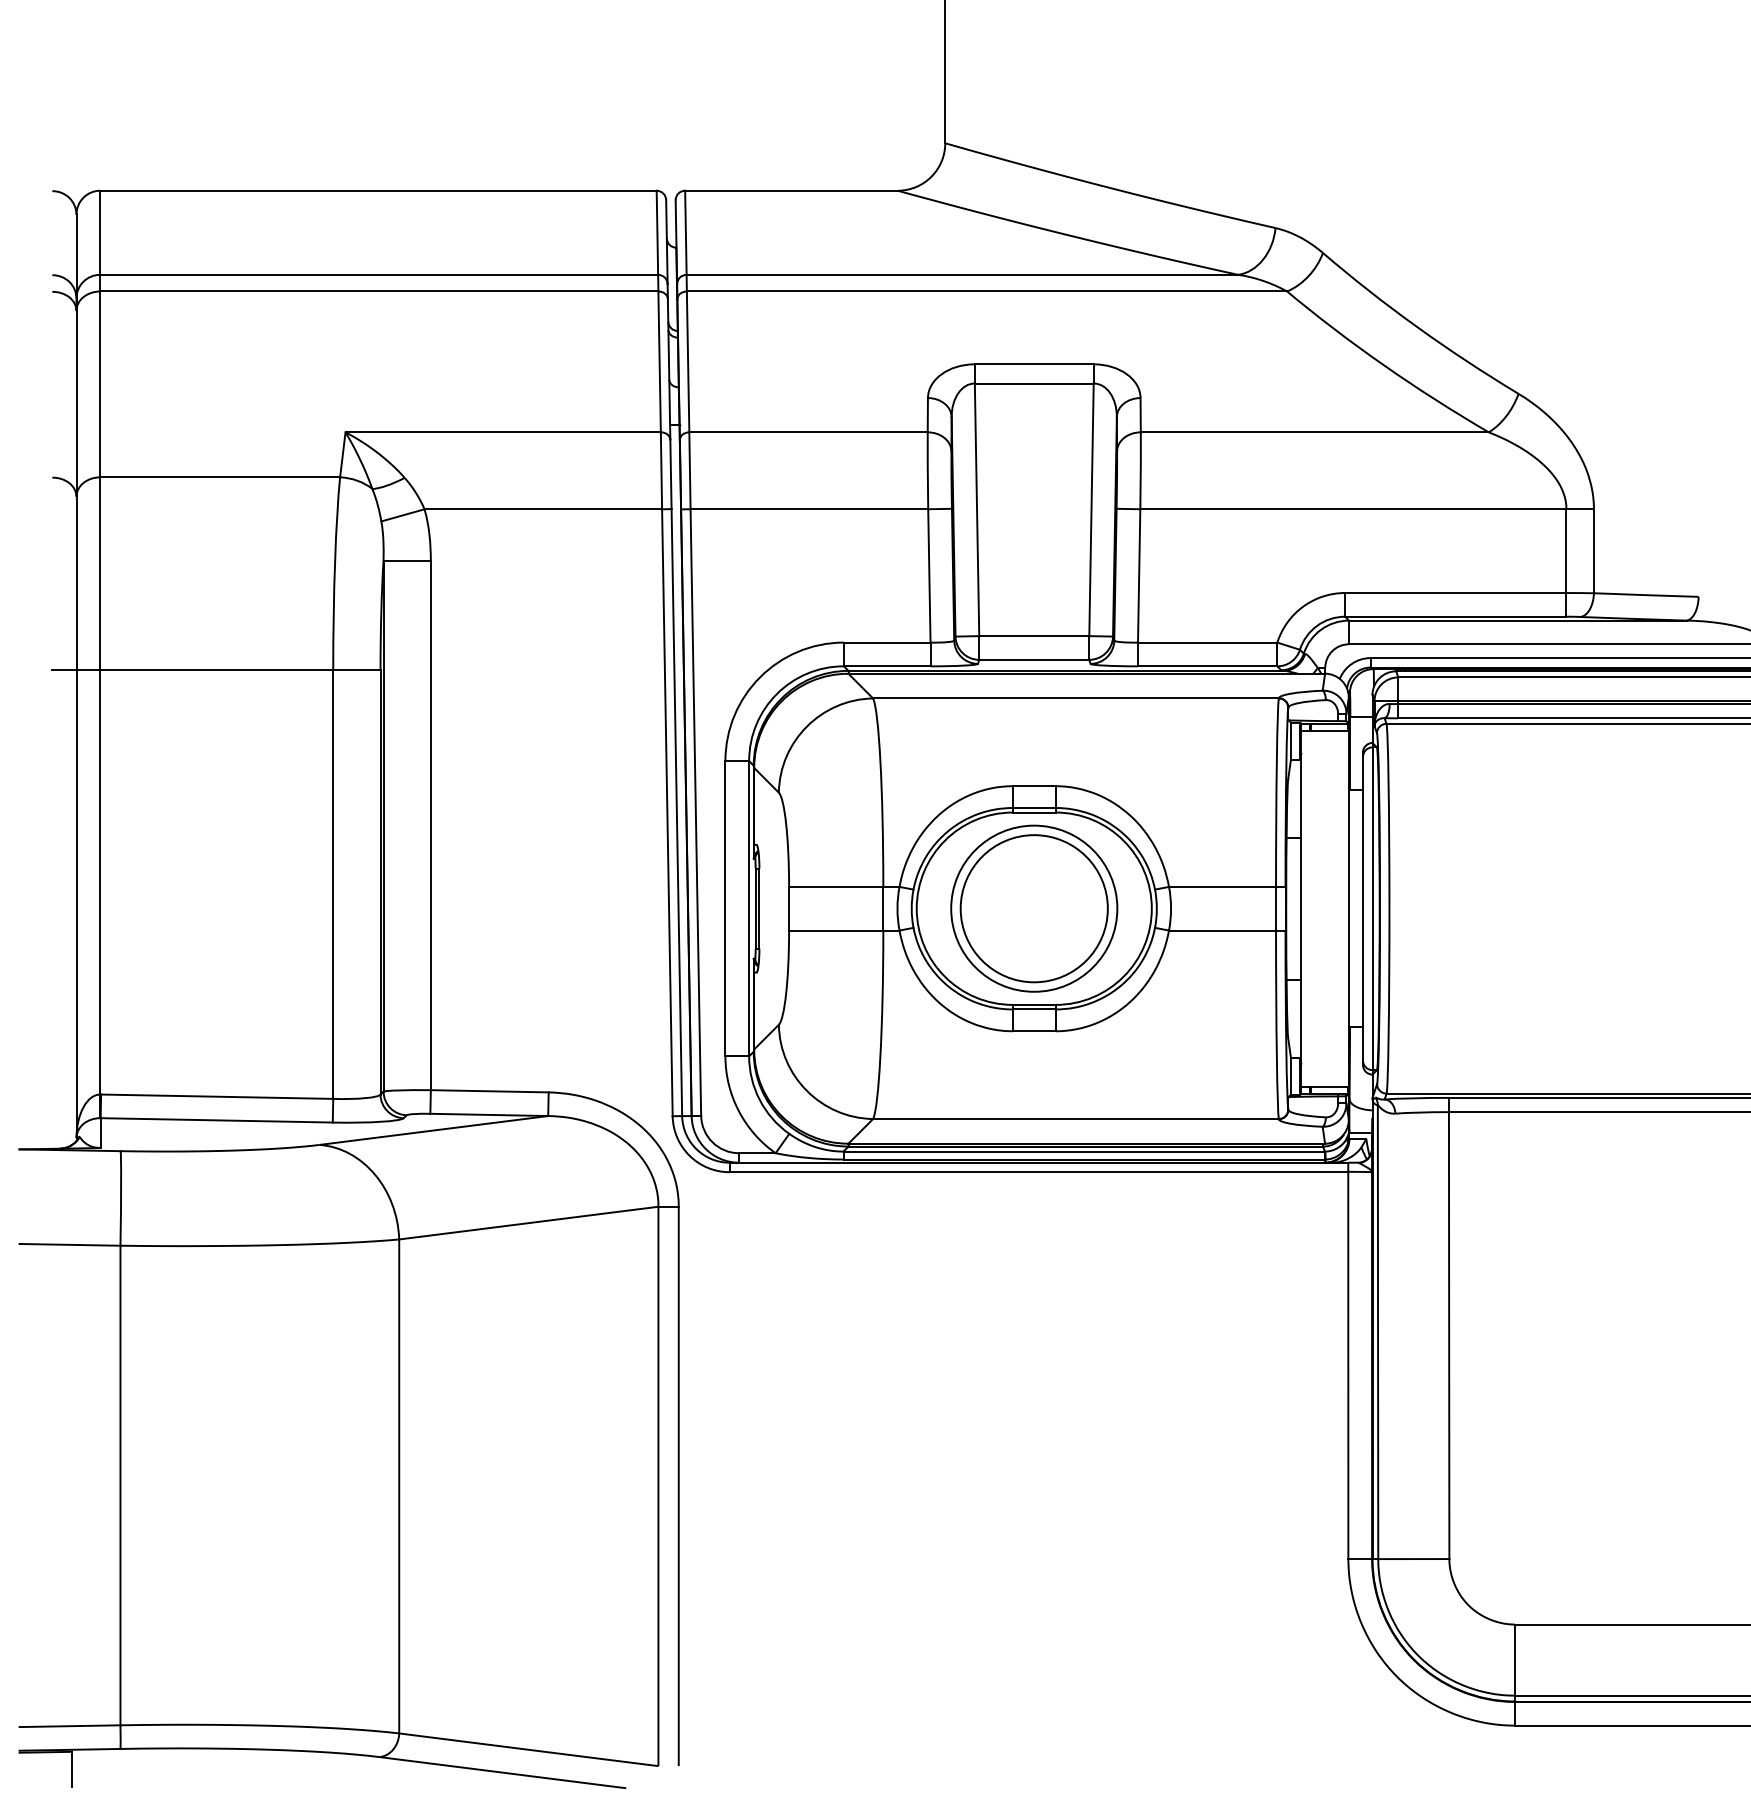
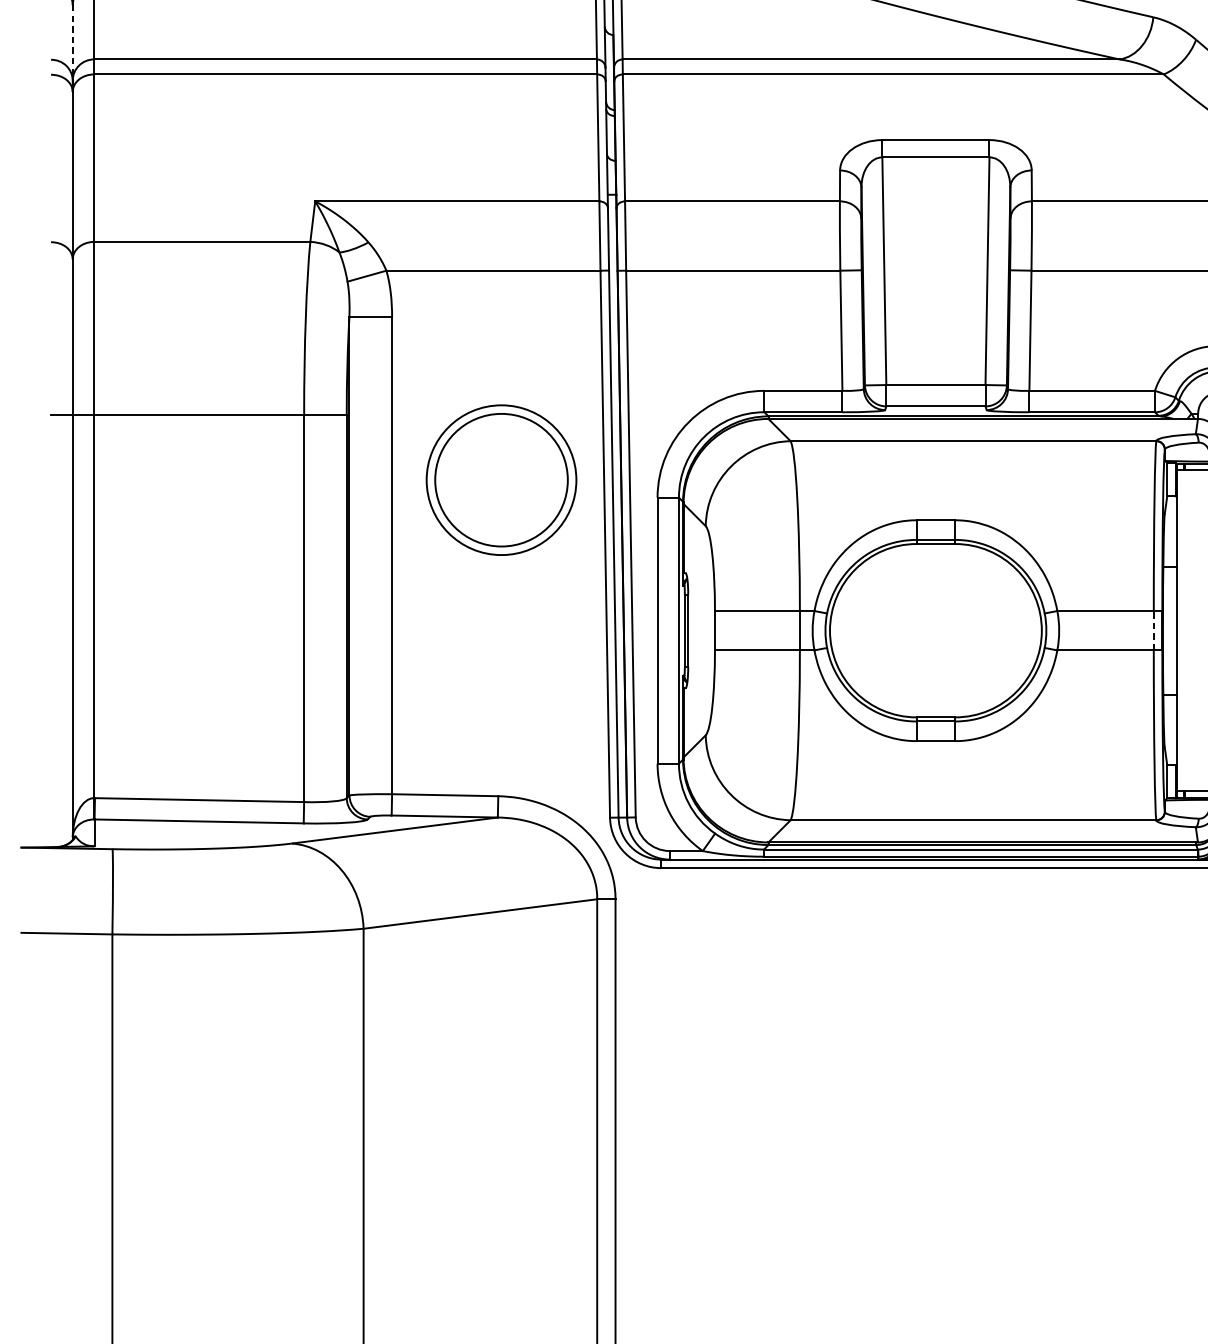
line: (76, 256) -> (72, 42), solid -> dashed
part: (1034, 908) -> (501, 479), moved
line: (1276, 908) -> (1154, 630), solid -> dashed

